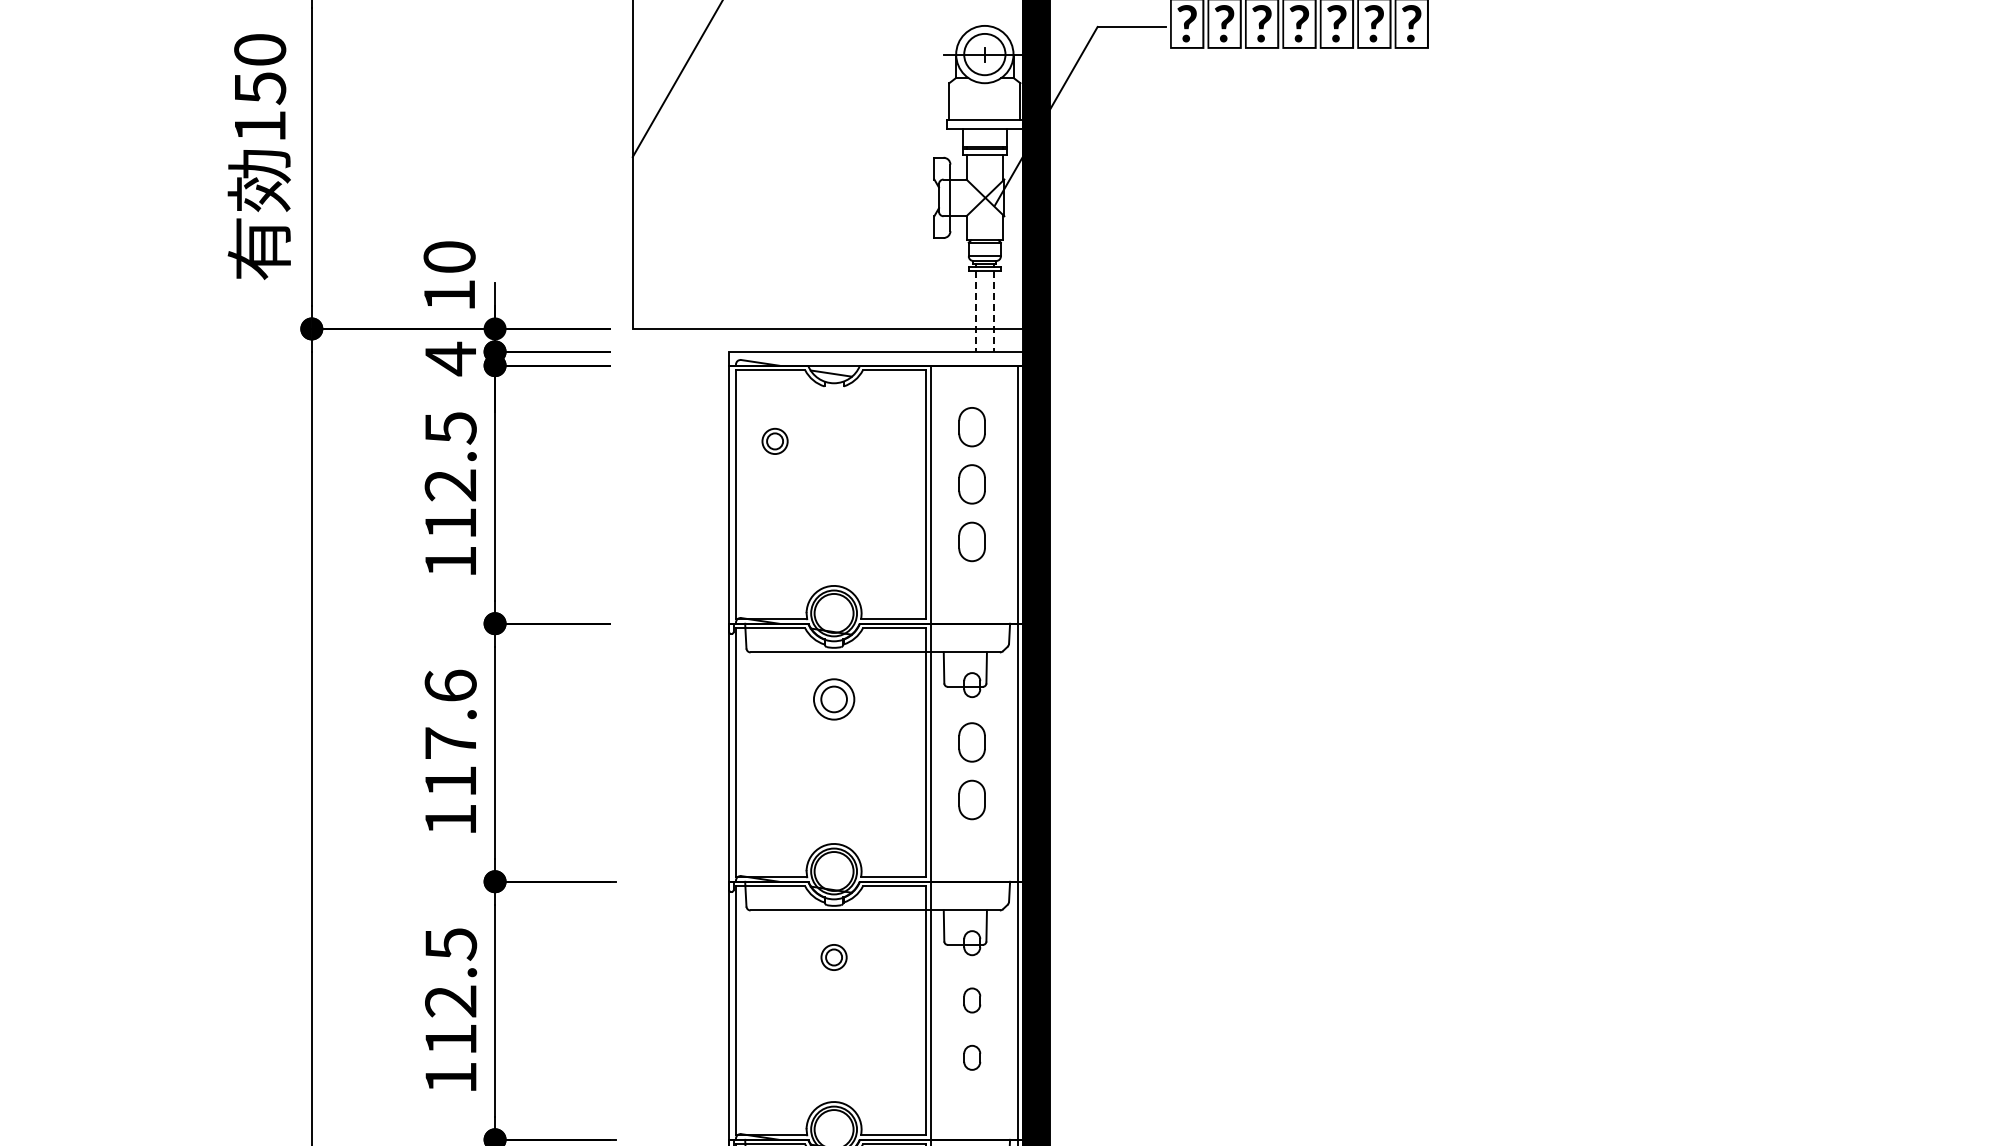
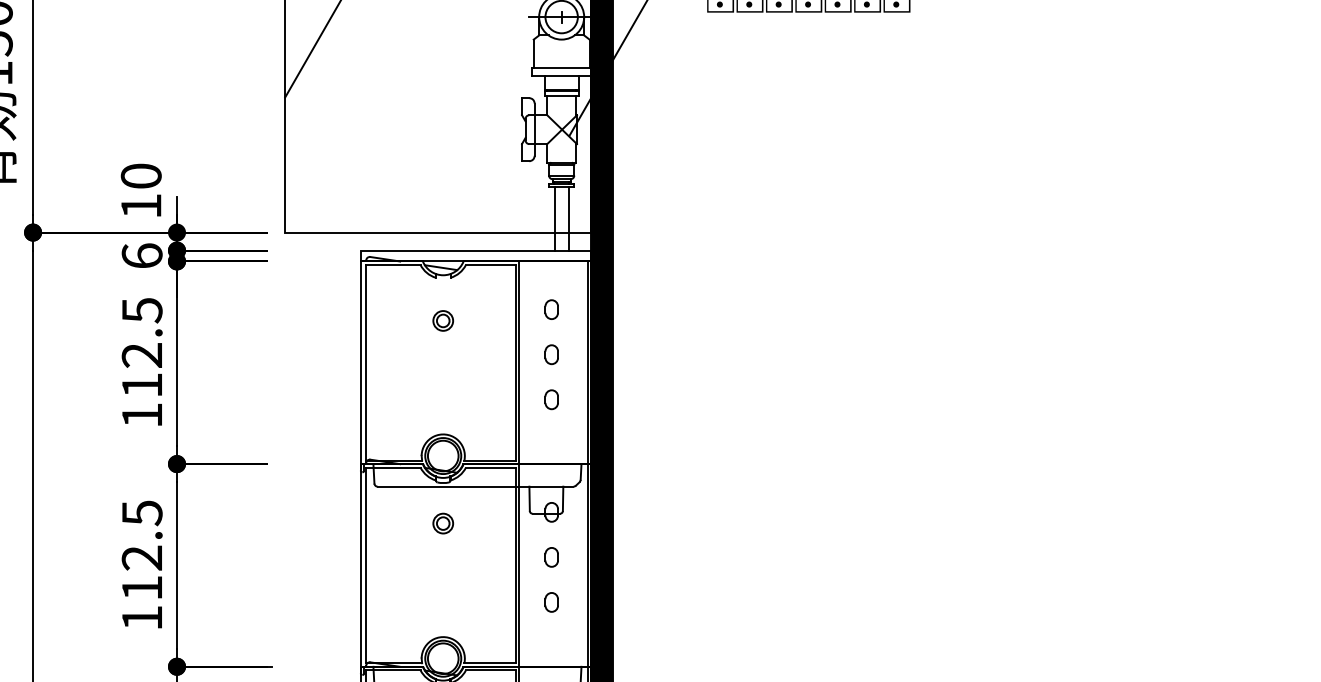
line: (975, 312) -> (554, 219), dashed -> solid
line: (994, 312) -> (569, 219), dashed -> solid
text: (450, 358) -> (141, 255), 4 -> 6
part: (972, 426) -> (551, 309), size x0.62
part: (774, 440) -> (442, 320), moved
part: (972, 484) -> (551, 354), size x0.62
part: (972, 541) -> (551, 399), size x0.62
part: (833, 699) -> (442, 523), size x0.62
text: (450, 714) -> (141, 535), 117.6 -> 112.5
part: (972, 742) -> (551, 557), size x0.62
part: (972, 799) -> (551, 602), size x0.62

